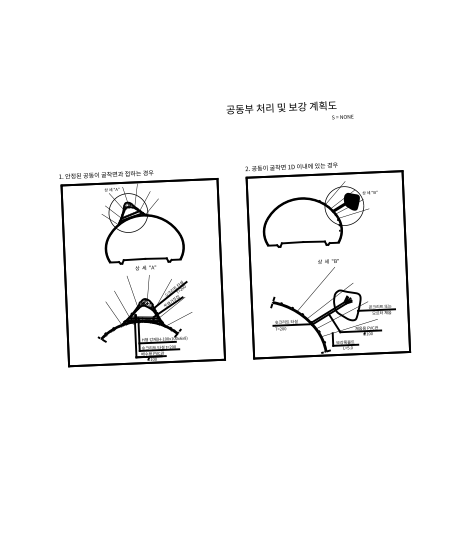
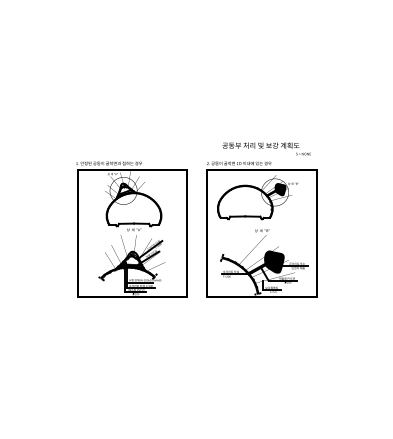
text: (289, 111) -> (266, 148), moved
fill: (347, 304) -> (274, 261), added

